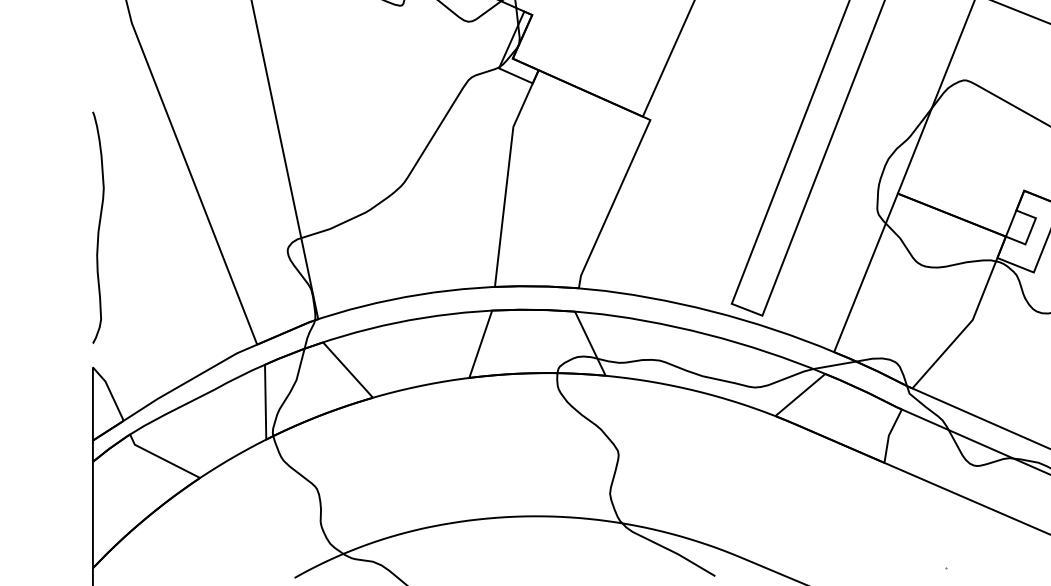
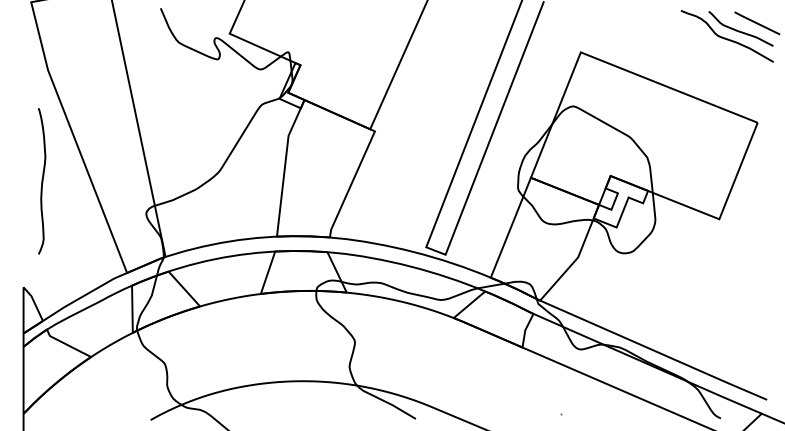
curve: (97, 228) -> (41, 181), moved

